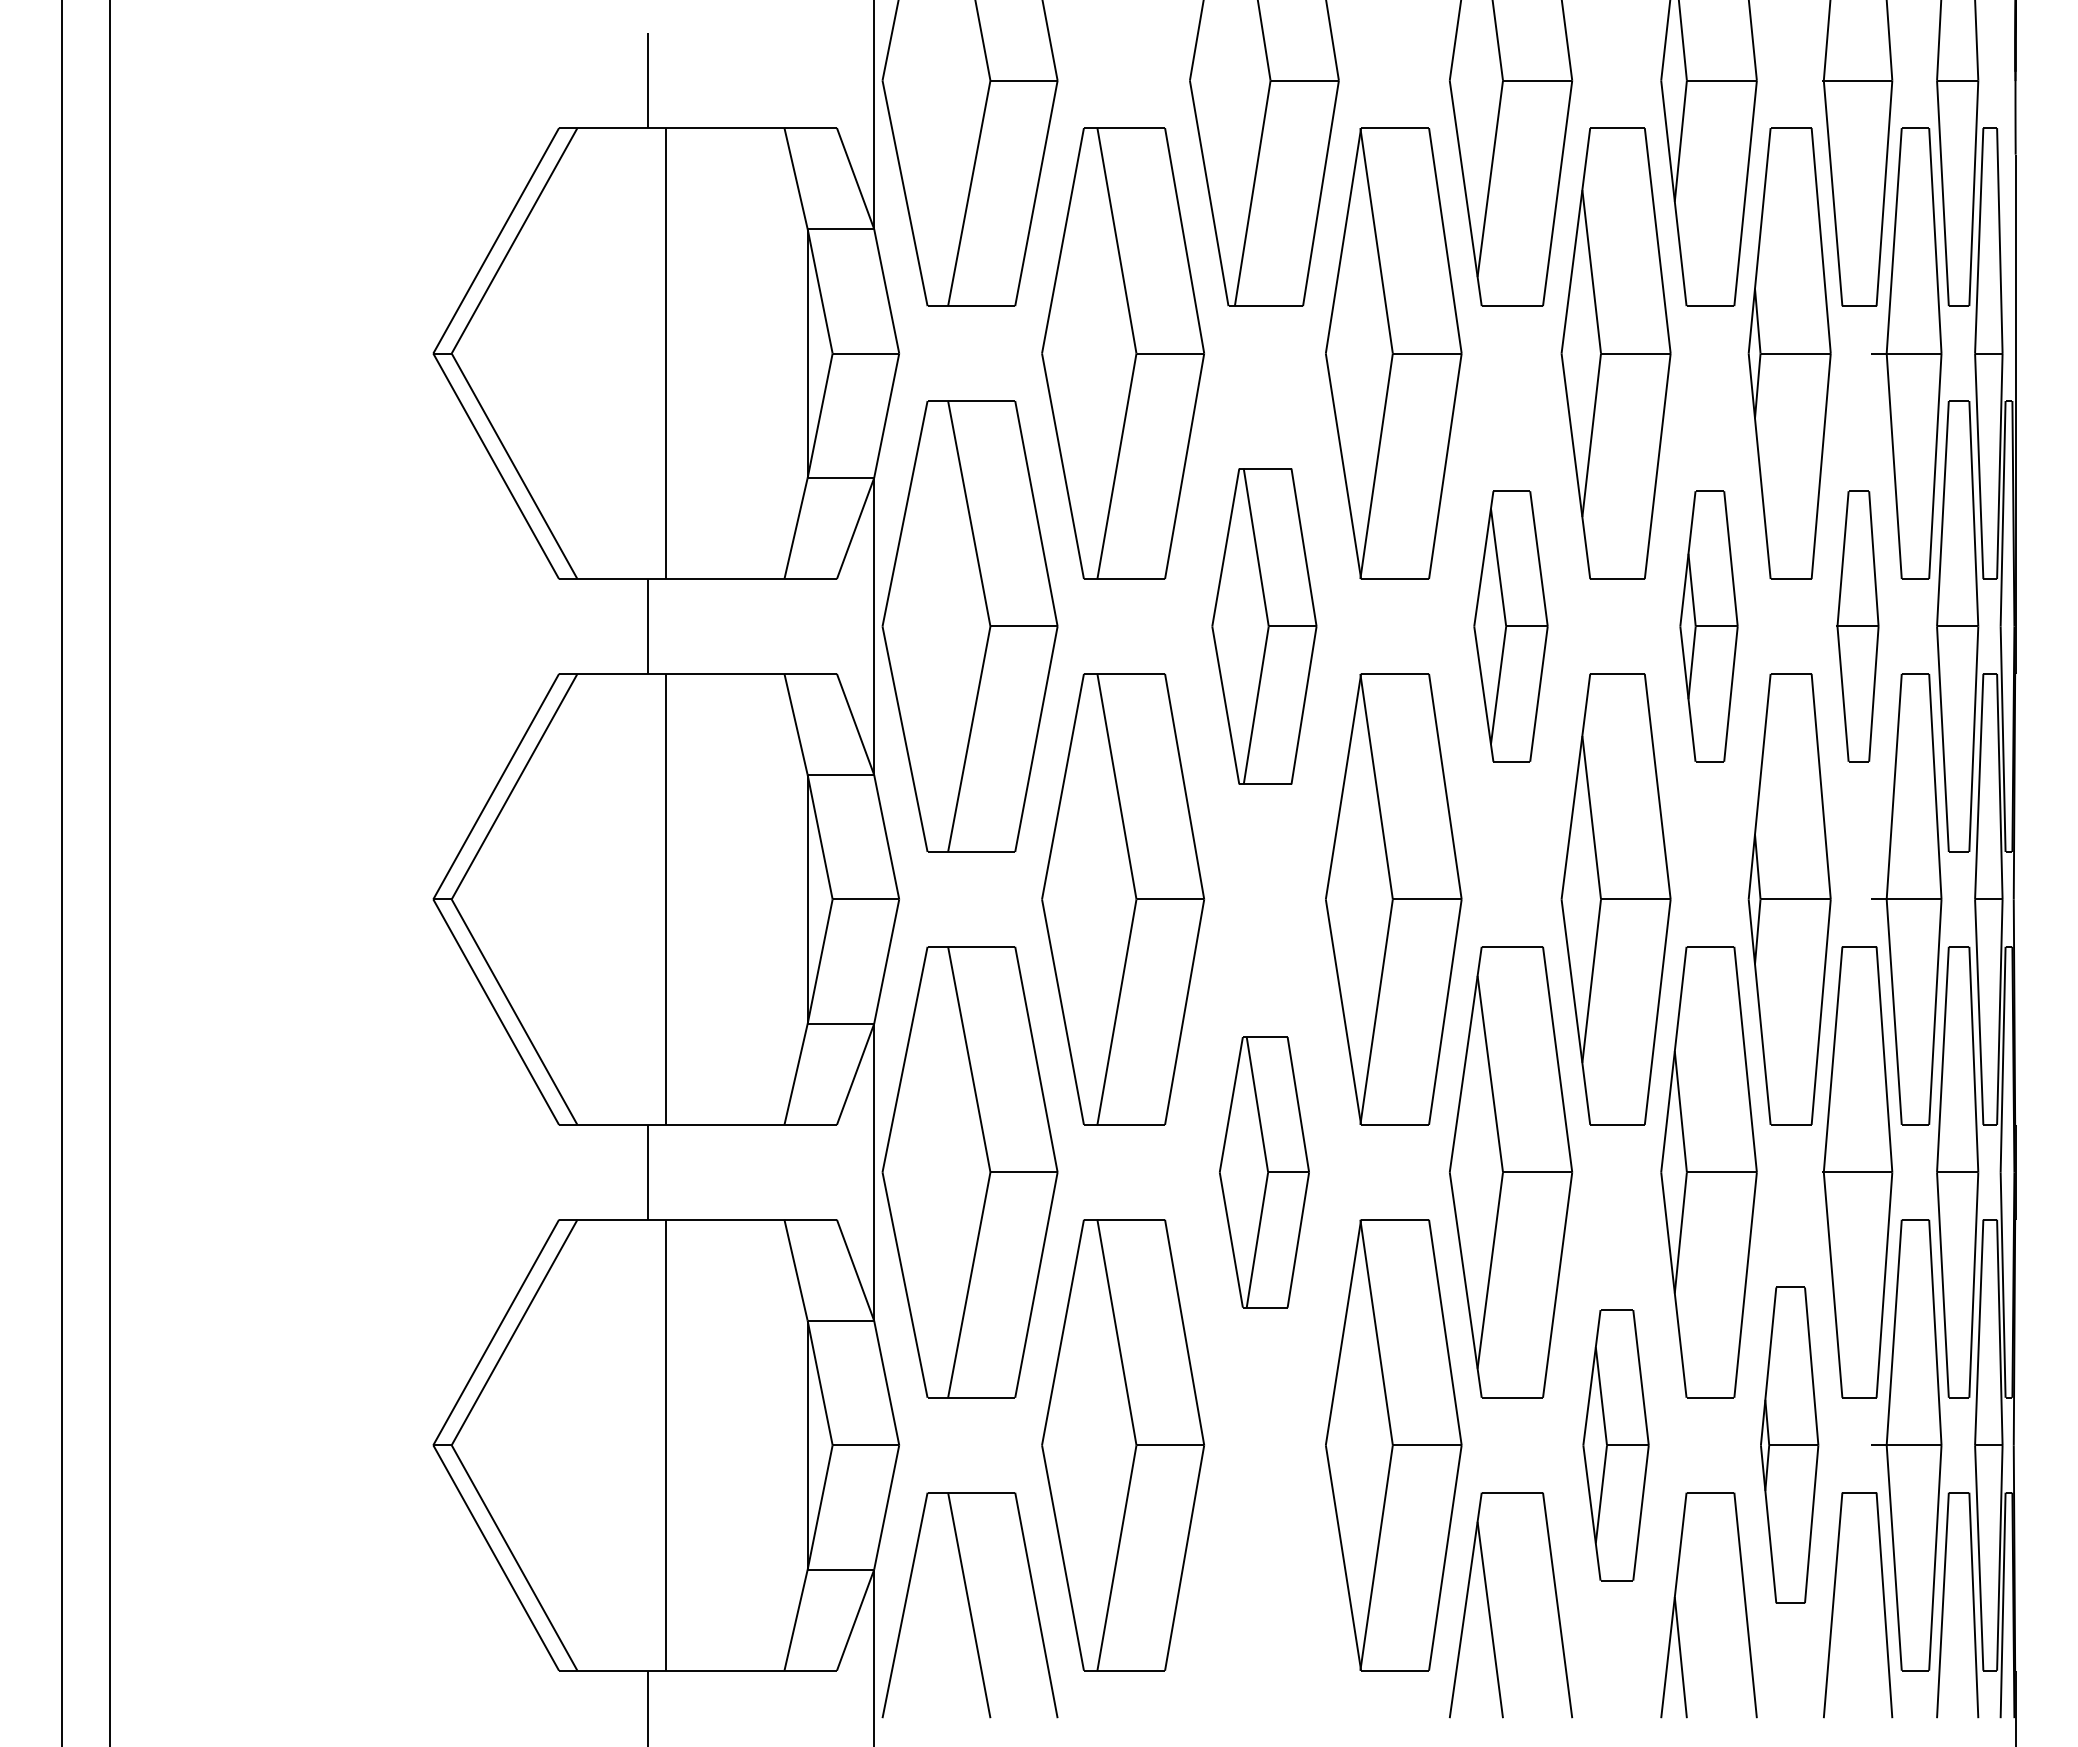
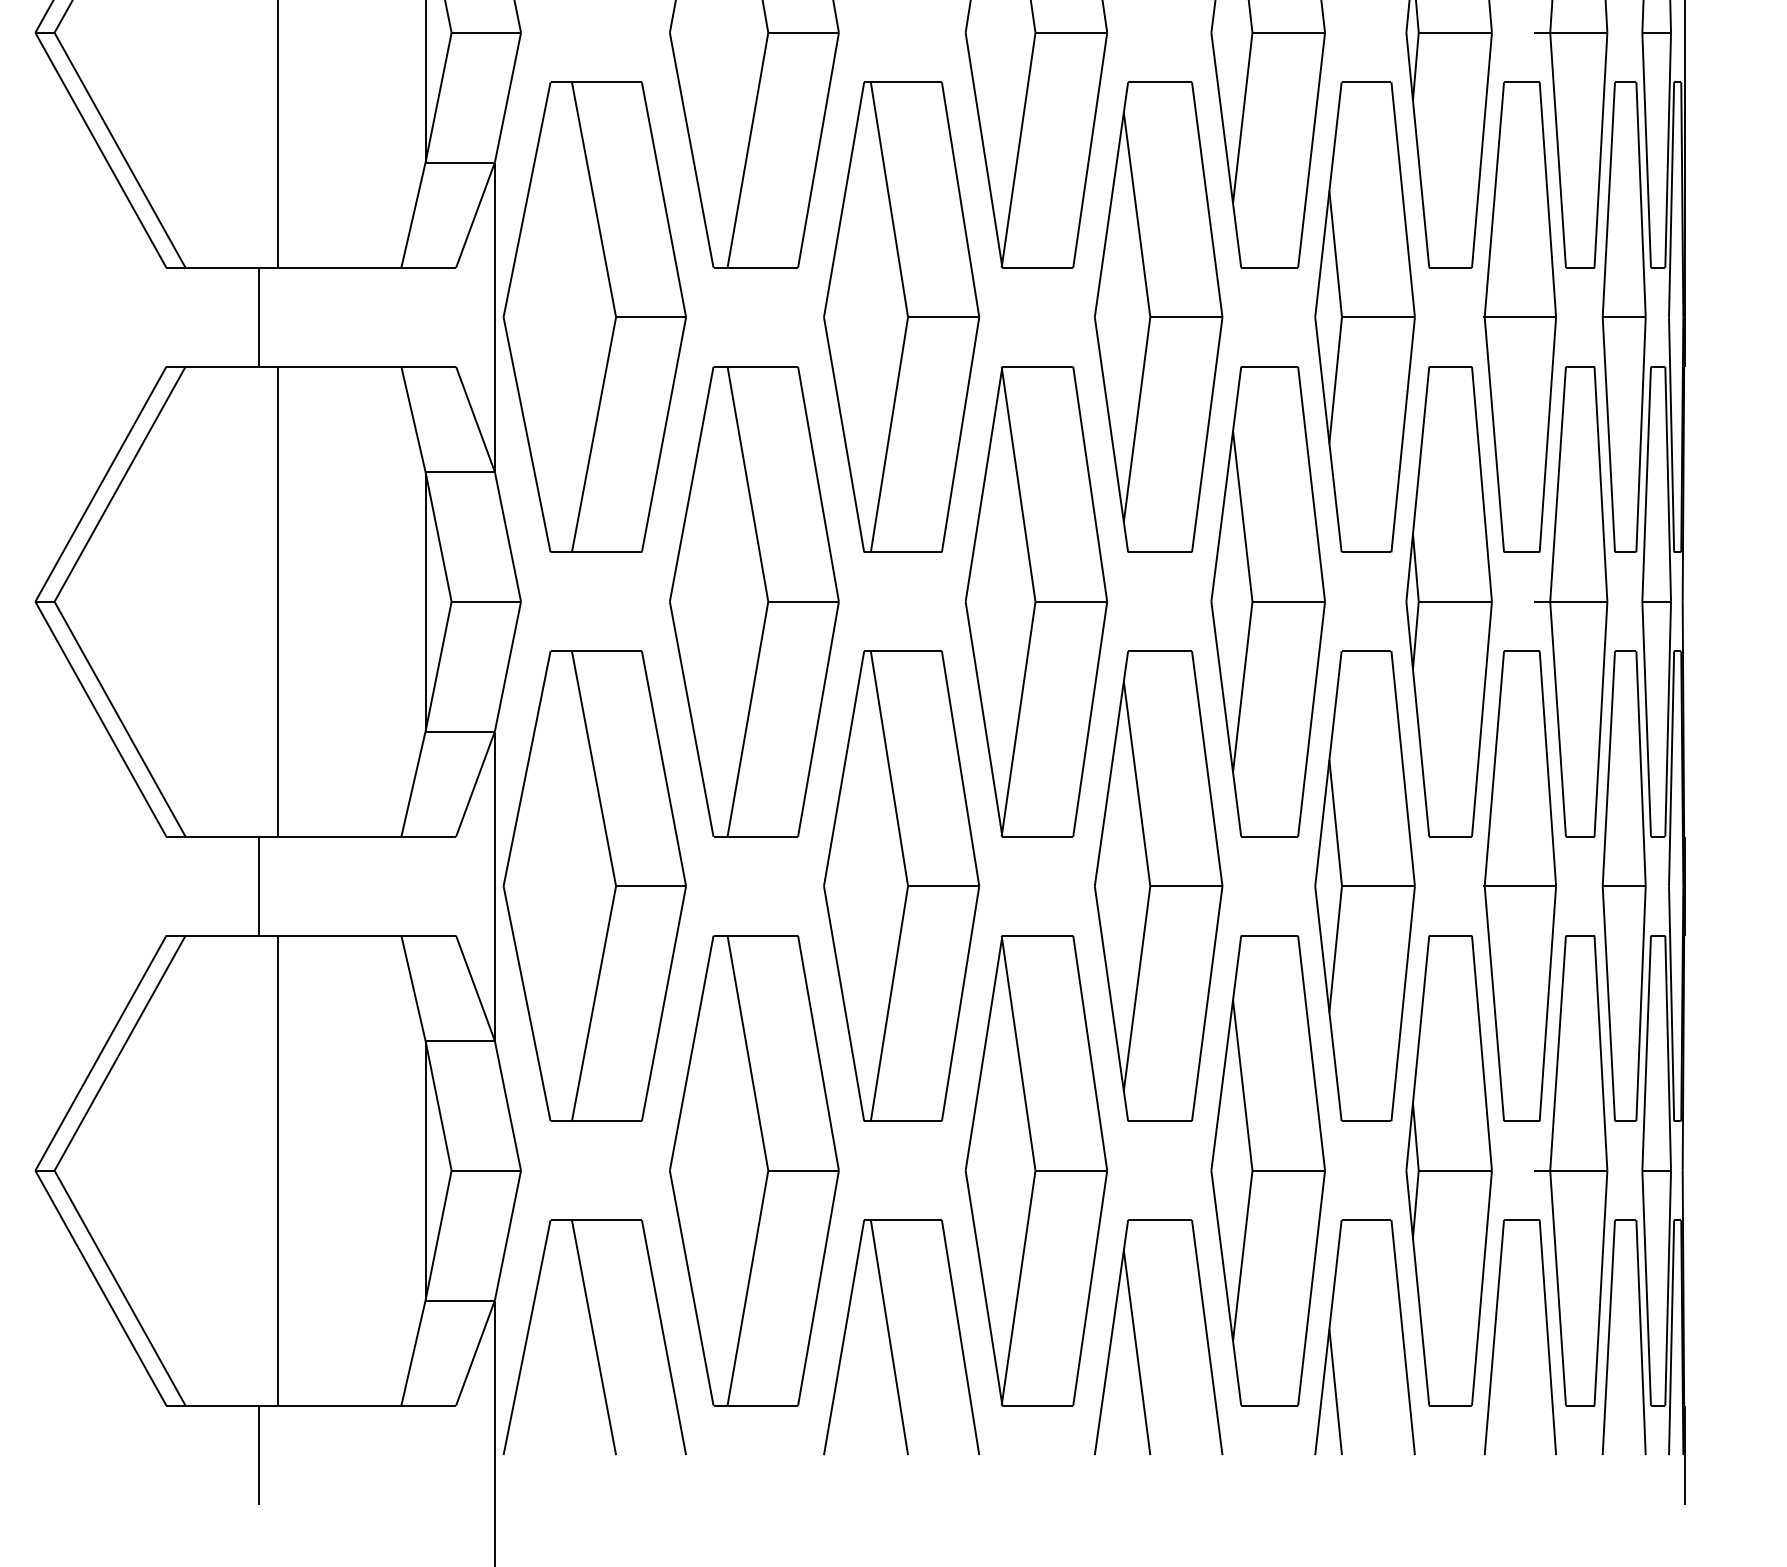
part: (1264, 626) -> (901, 317), size x1.43
part: (1510, 626) -> (1158, 317), size x1.67
part: (1708, 626) -> (1364, 317), size x1.67
part: (1857, 626) -> (1519, 317), size x1.67
part: (1264, 1172) -> (901, 886), size x1.67
part: (1615, 1445) -> (1267, 1170), size x1.67
part: (1789, 1445) -> (1448, 1170), size x1.43
part: (1254, 1608) -> (891, 1340), added

